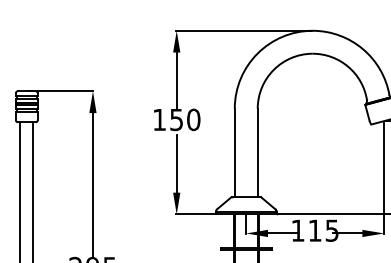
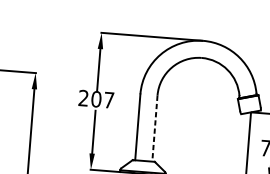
text: (176, 119) -> (96, 98), 150 -> 207
line: (257, 153) -> (154, 129), solid -> dashed

